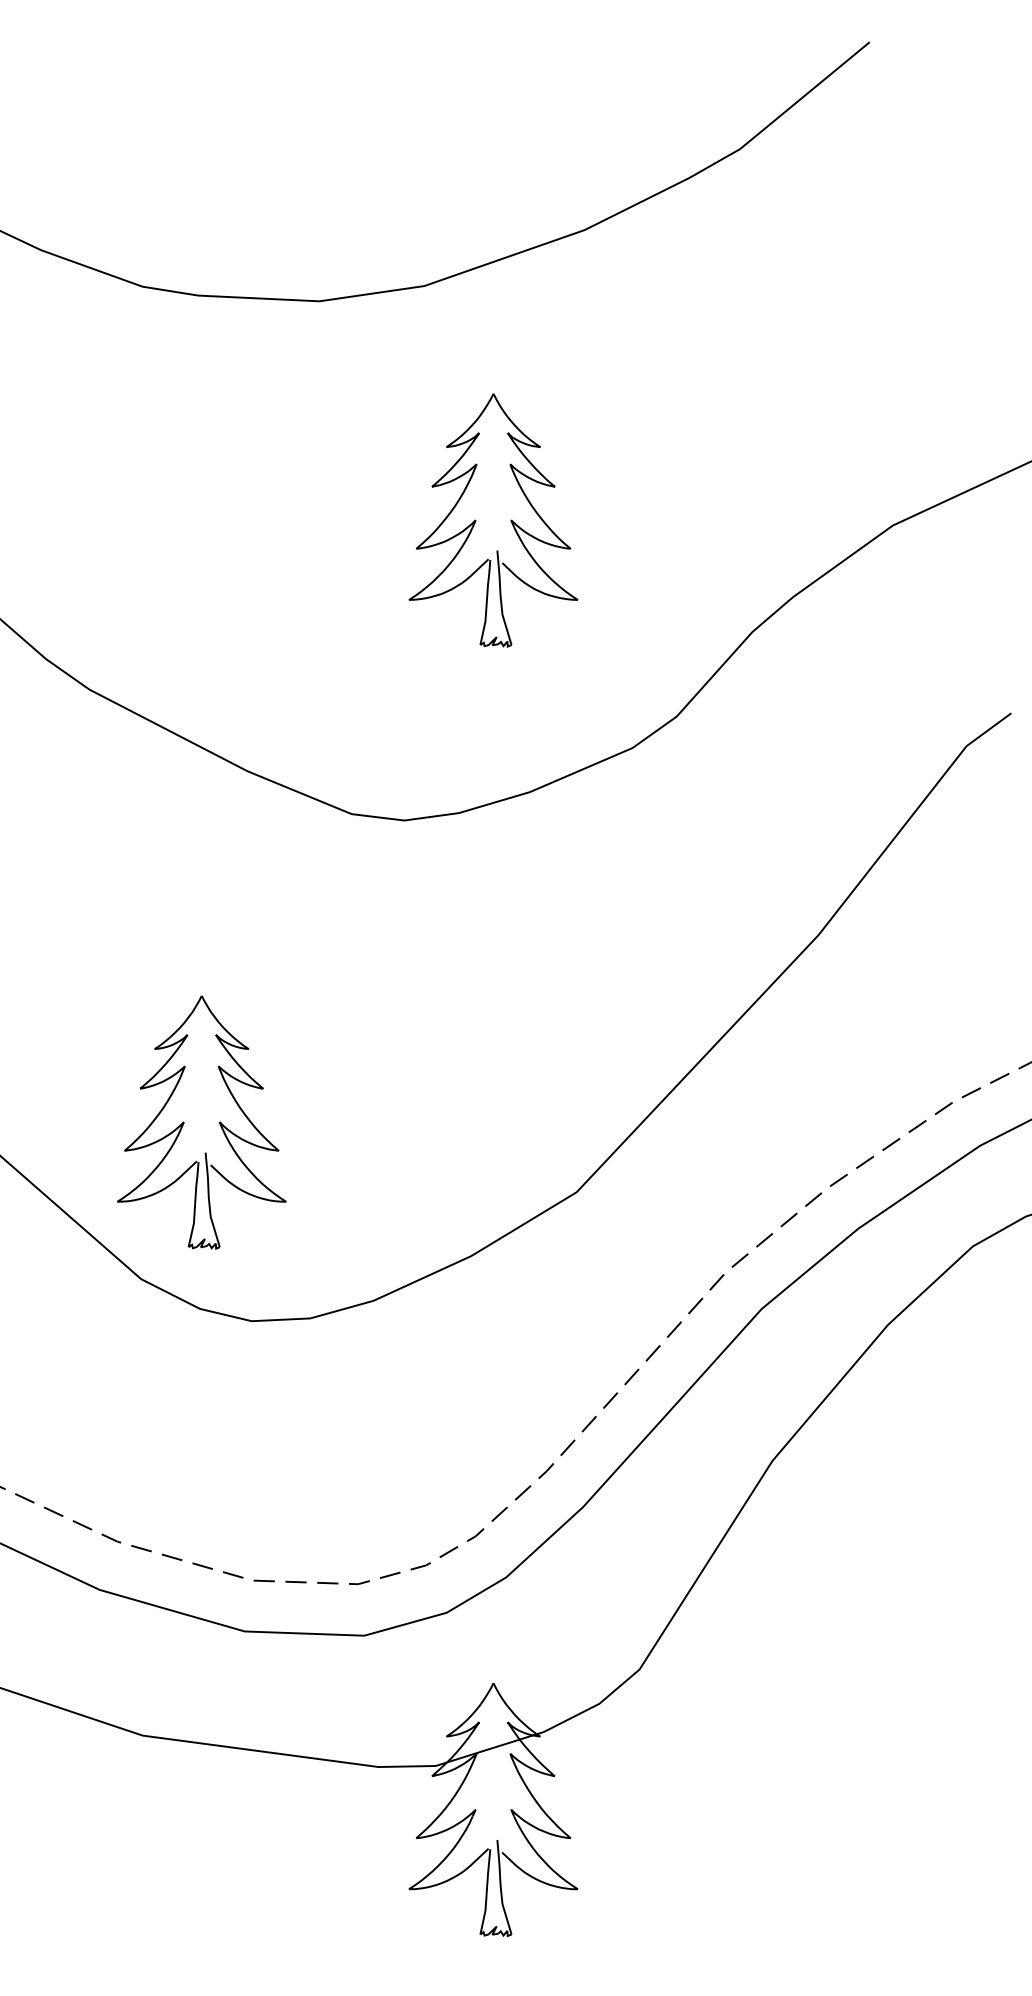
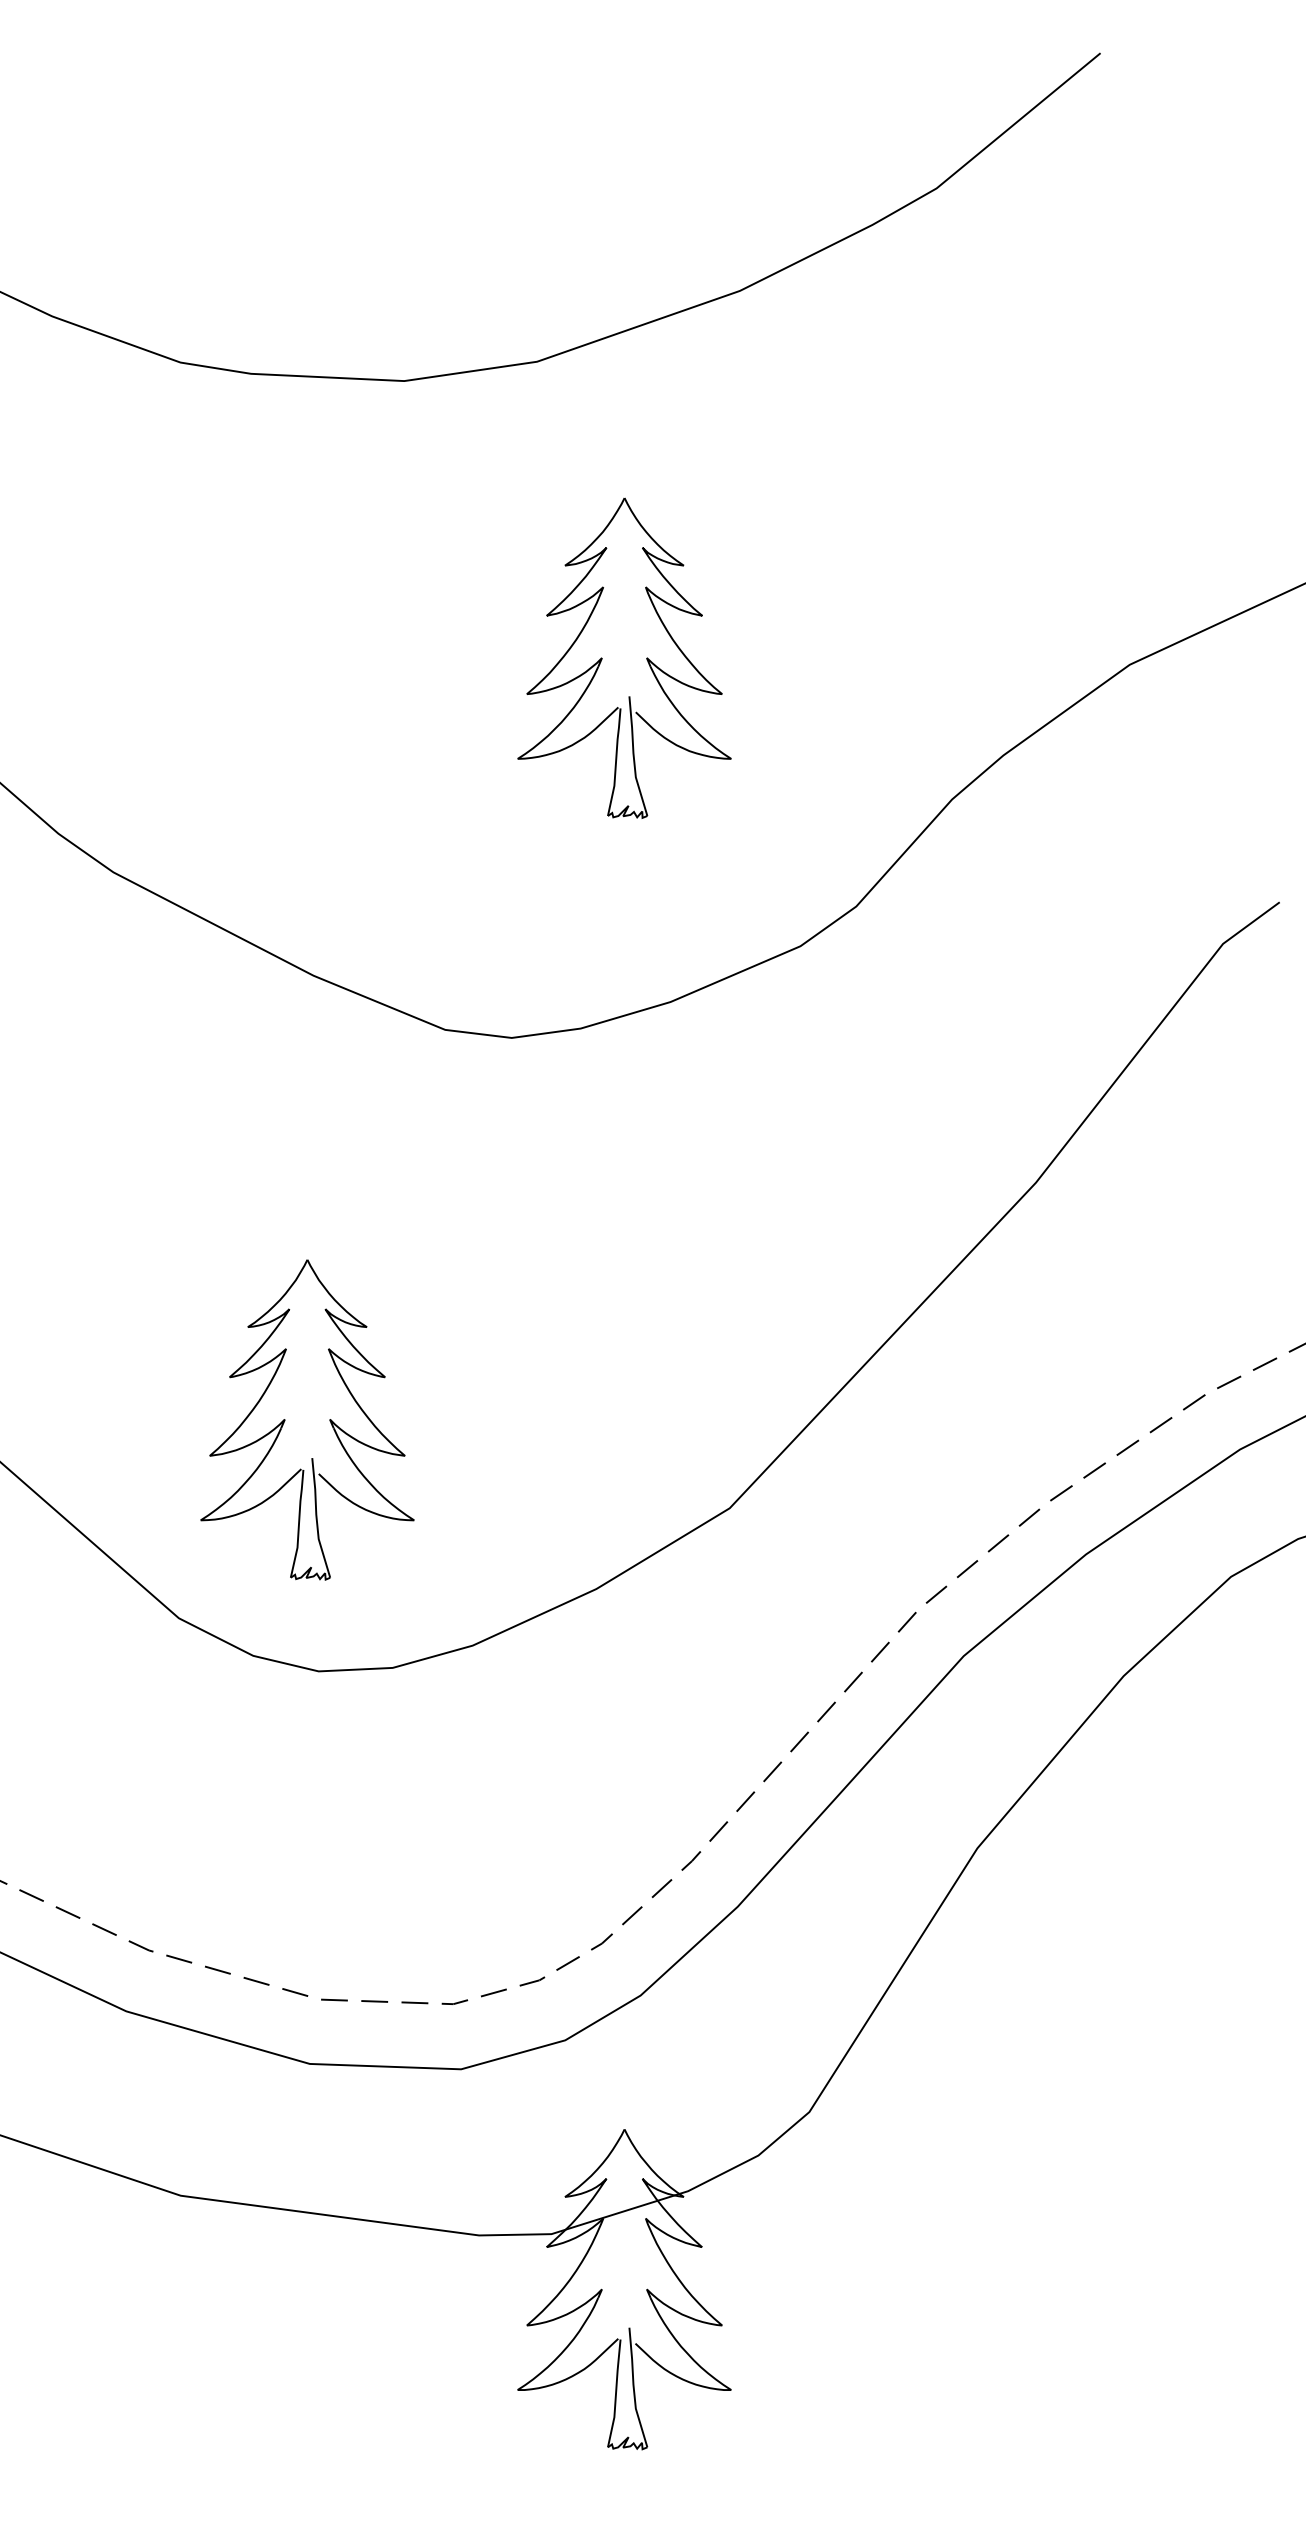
part: (184, 1122) -> (285, 1419), moved

